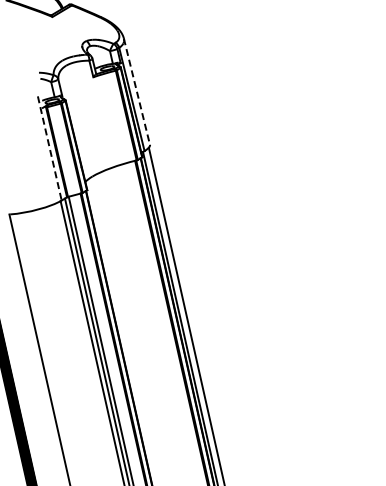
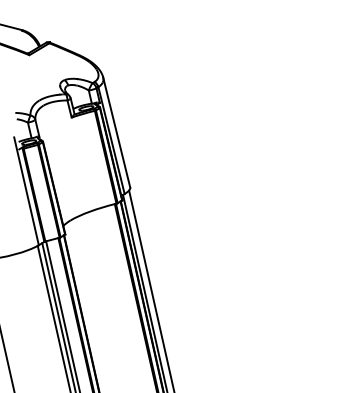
line: (136, 91) -> (116, 132), dashed -> solid
line: (49, 148) -> (26, 191), dashed -> solid

